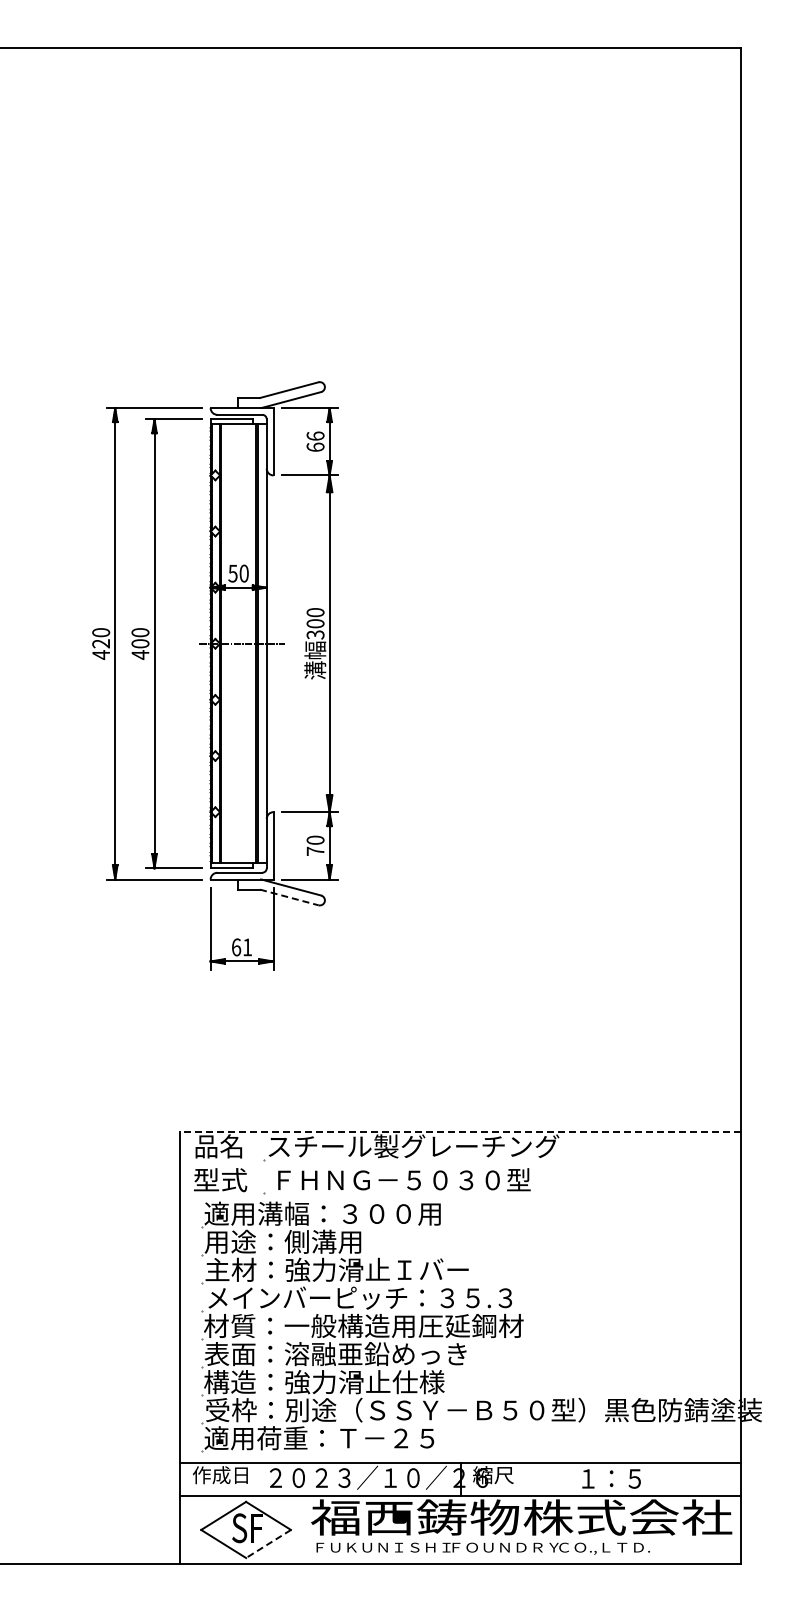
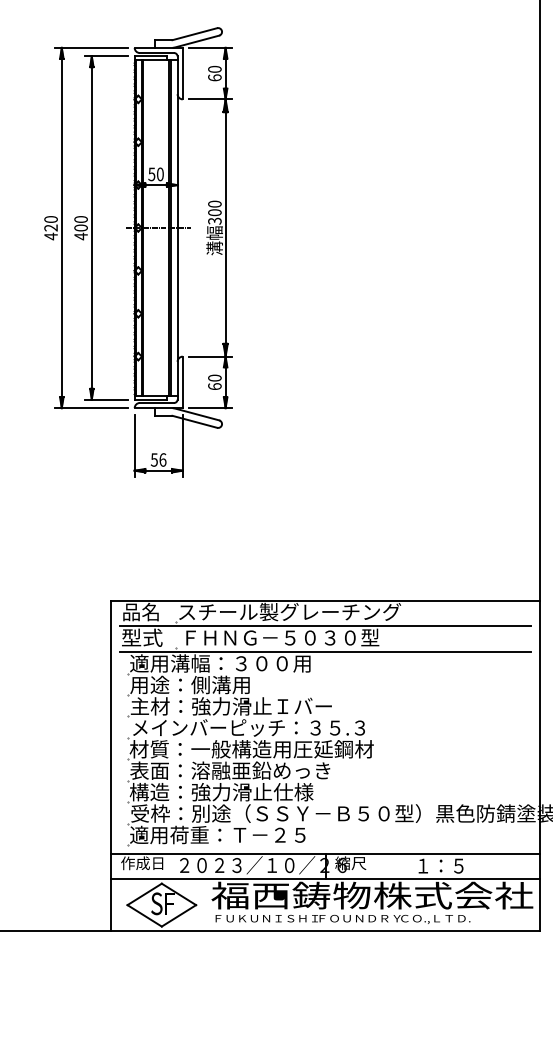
text: (315, 435) -> (214, 68), 66 -> 60
text: (315, 850) -> (214, 385), 70 -> 60
line: (289, 897) -> (194, 421), dashed -> solid
text: (241, 947) -> (158, 460), 61 -> 56
line: (460, 1131) -> (325, 600), dashed -> solid
line: (460, 1165) -> (325, 626), added
line: (460, 1198) -> (325, 651), added
line: (268, 1544) -> (178, 916), dashed -> solid

